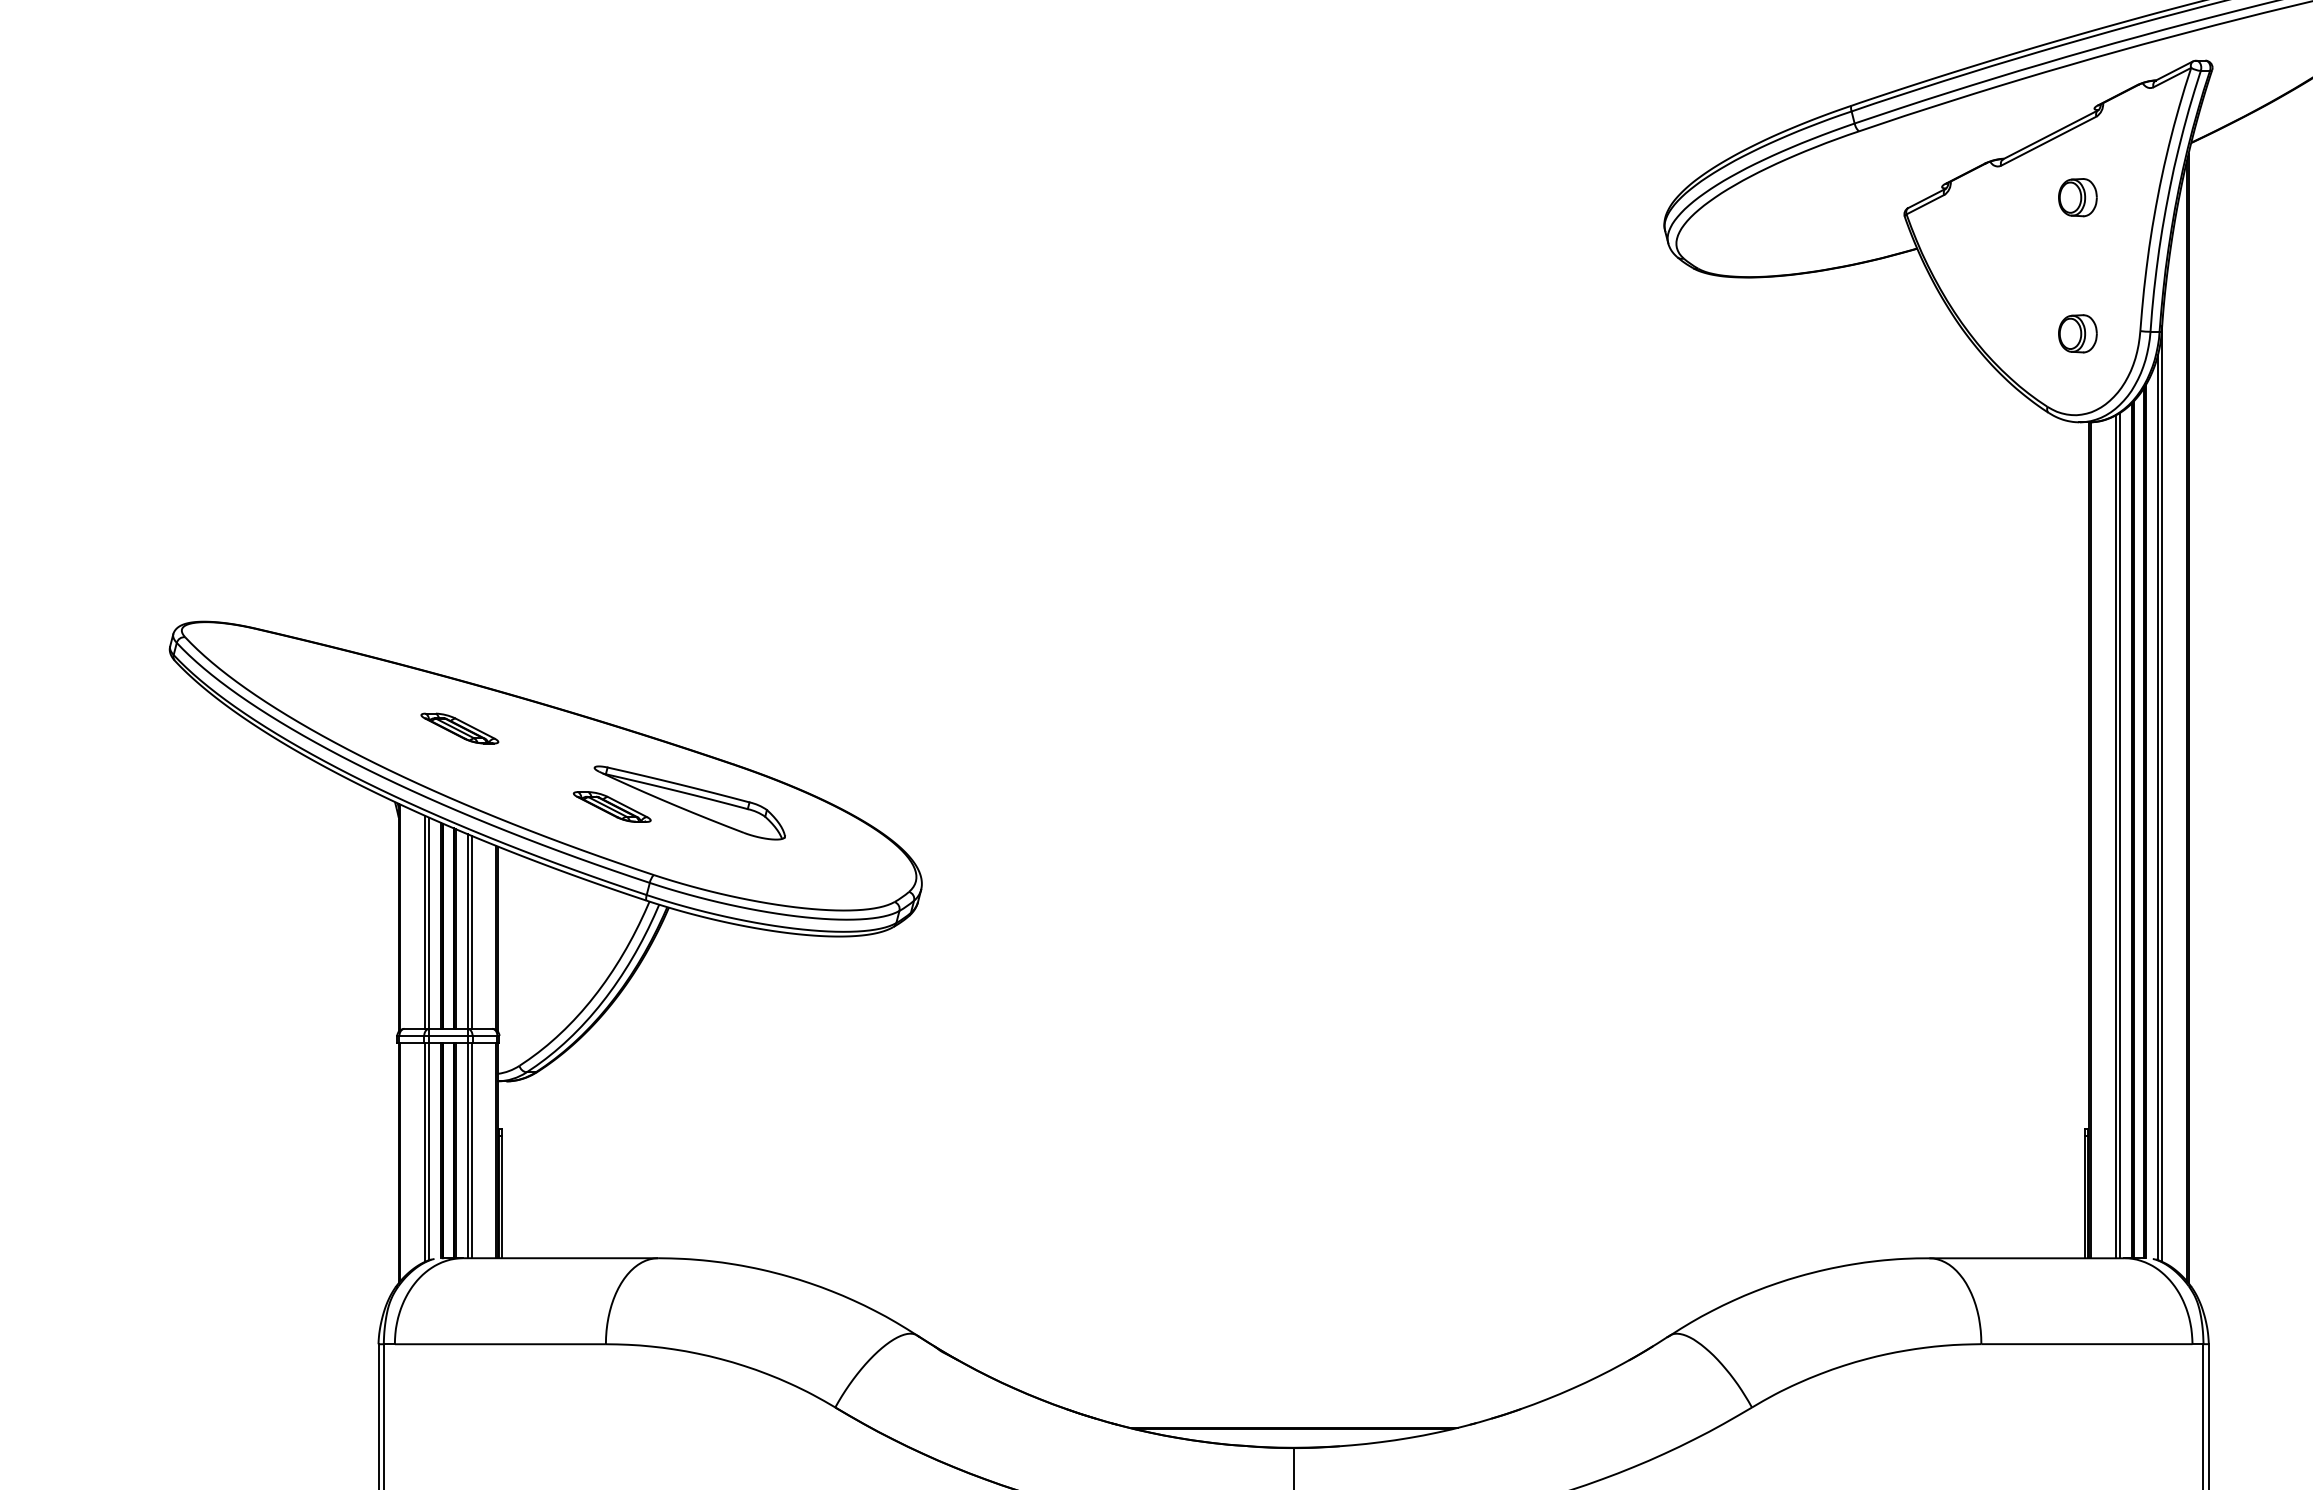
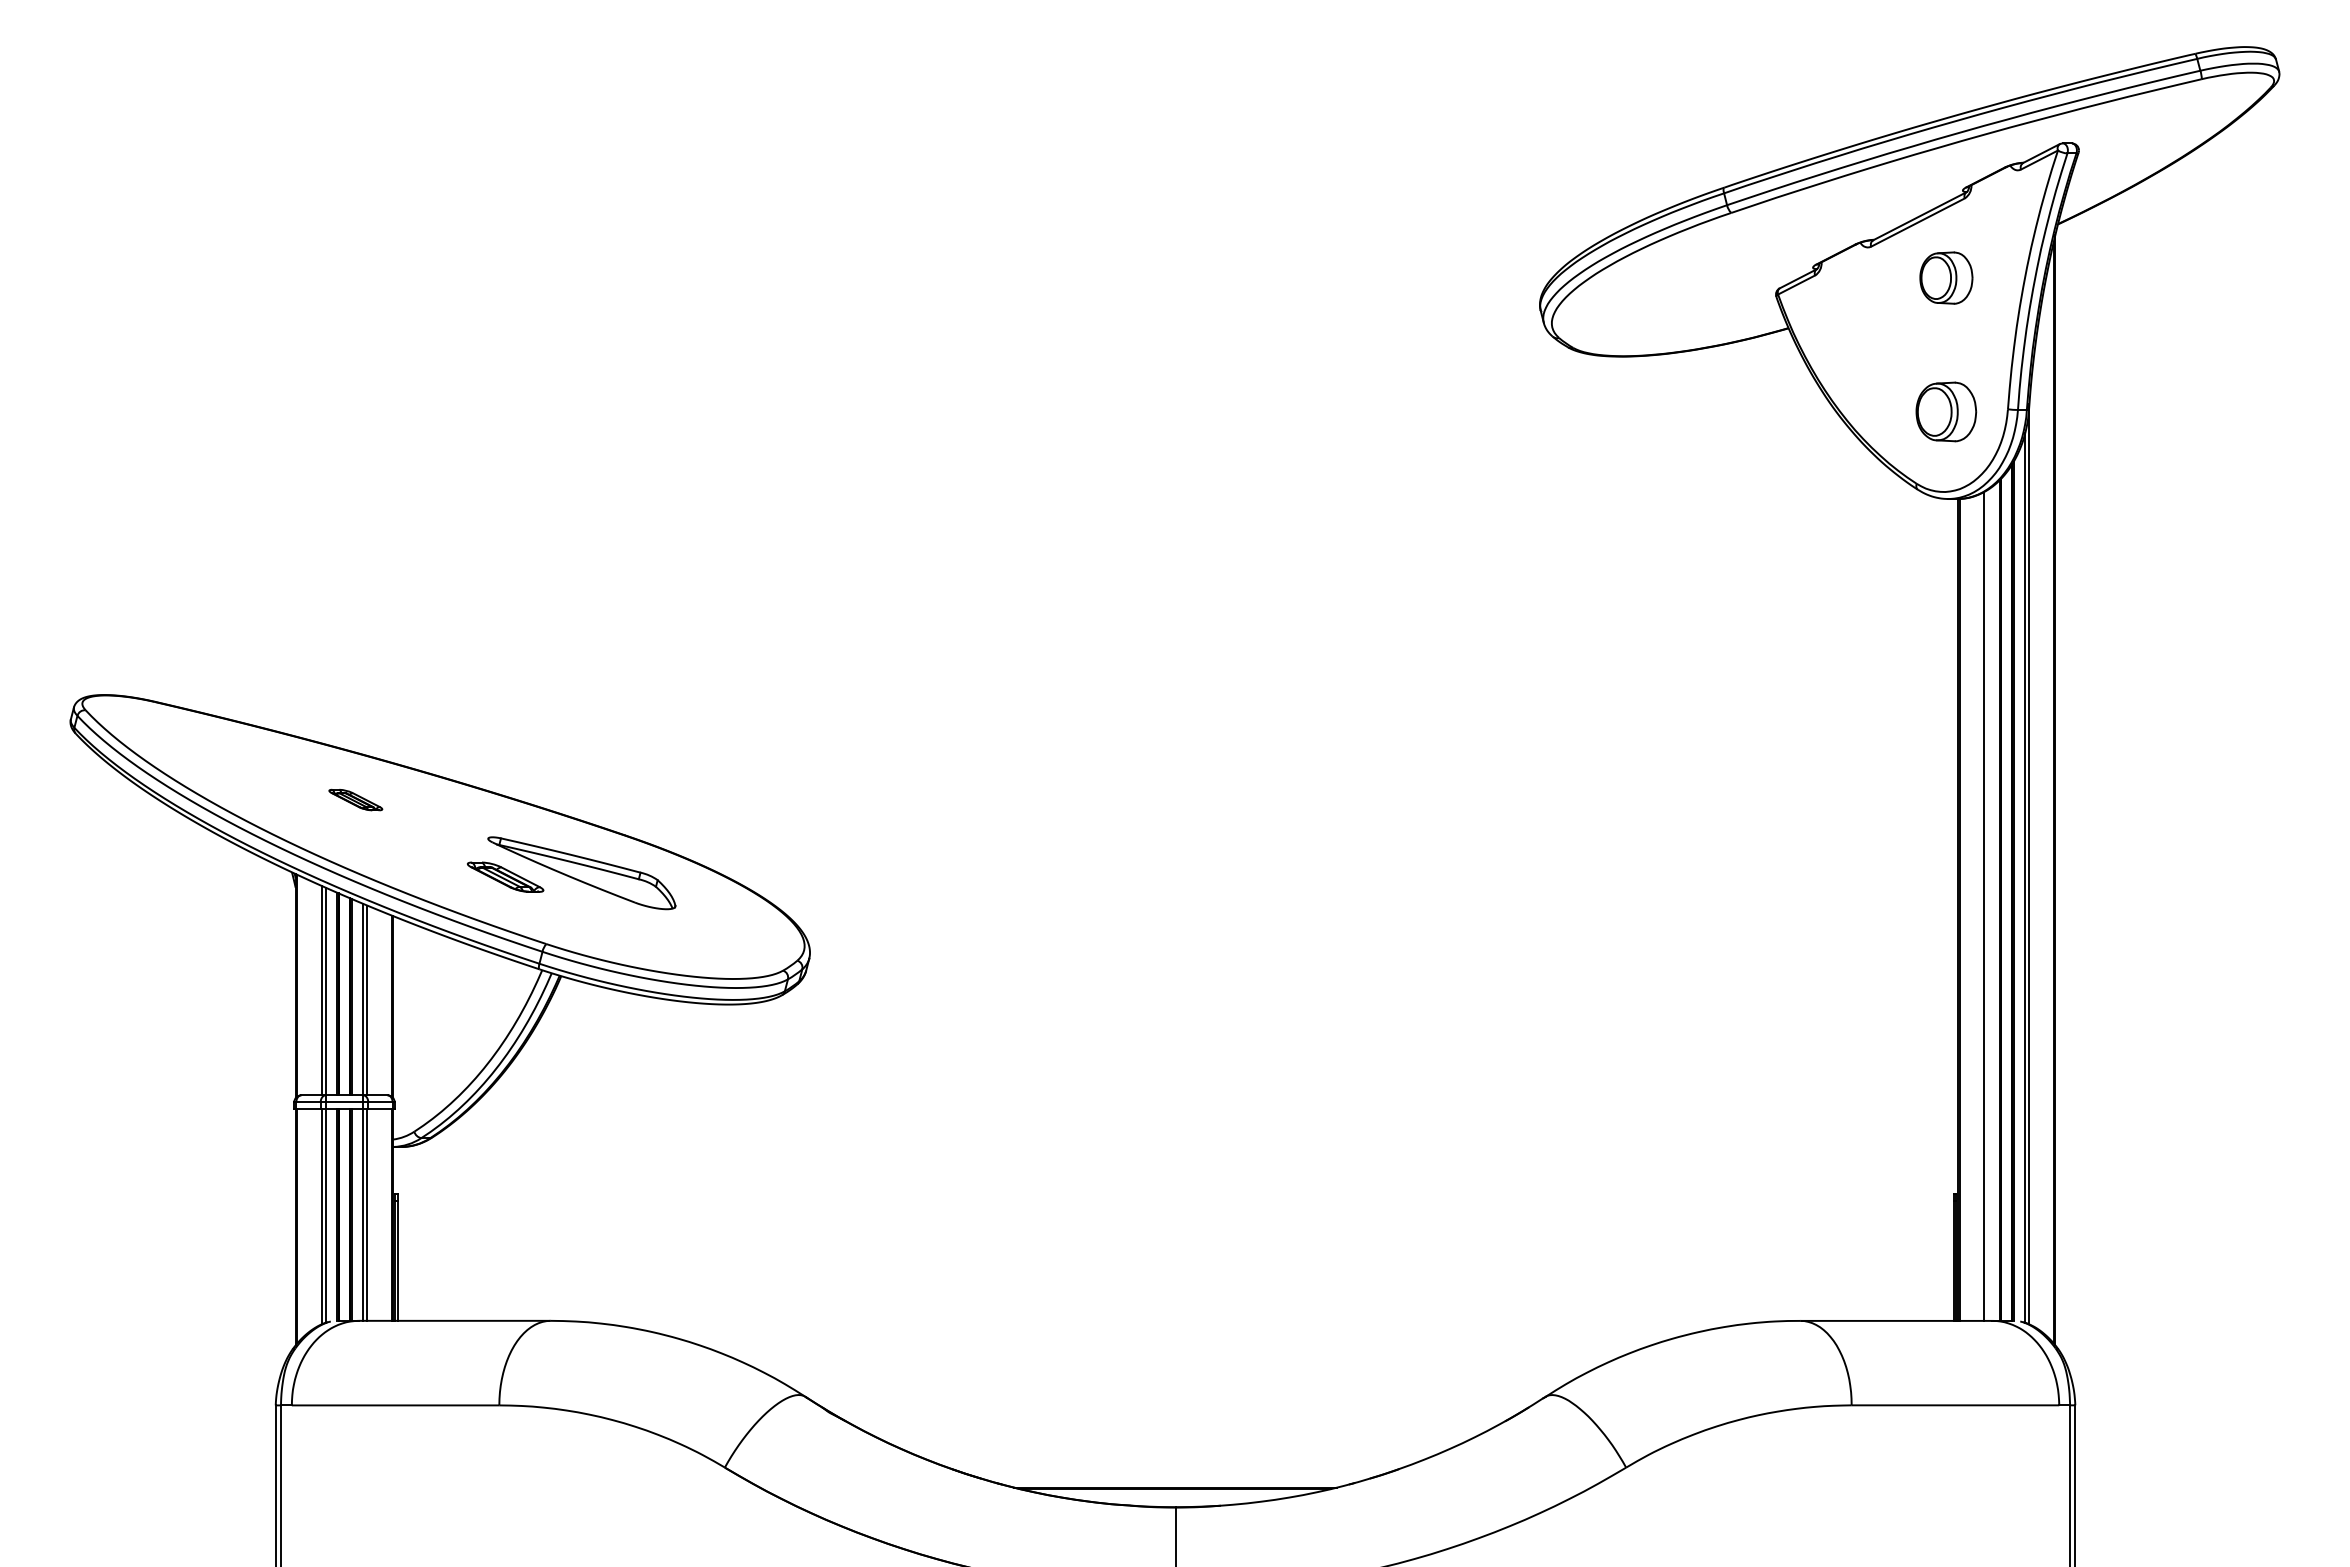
part: (2077, 197) -> (1946, 277), size x1.4
part: (2077, 333) -> (1946, 411), size x1.6
part: (459, 727) -> (355, 799), size x0.7
line: (2119, 834) -> (1987, 904), removed

